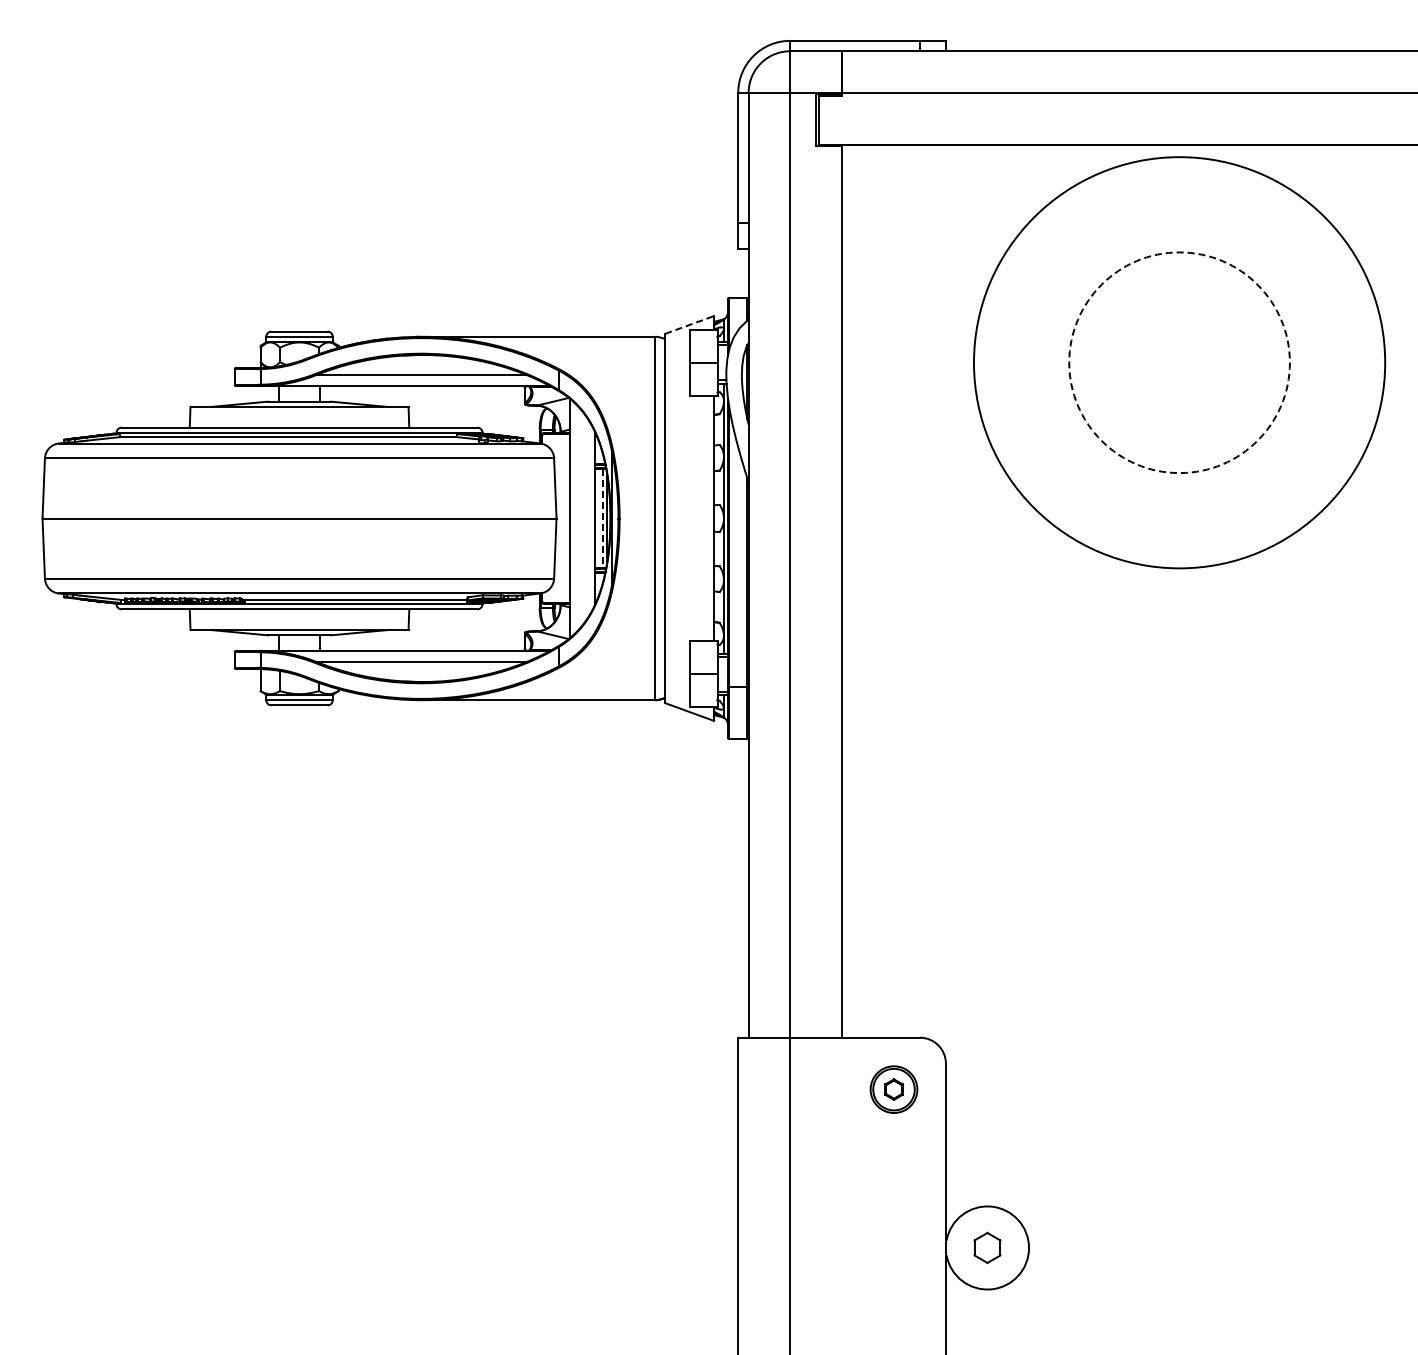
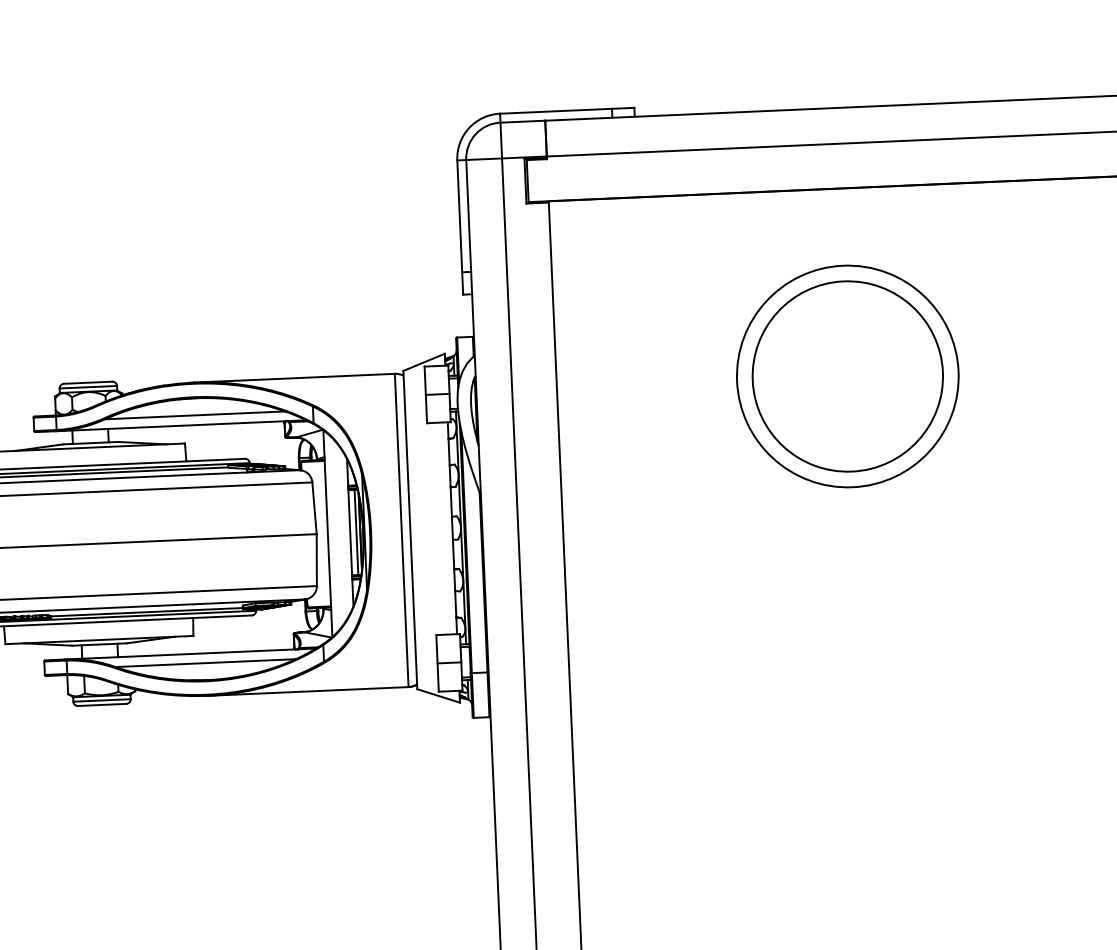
line: (689, 324) -> (424, 361), dashed -> solid
circle: (1179, 362) -> (847, 376), dashed -> solid
circle: (1179, 362) -> (847, 376), size x0.62
line: (602, 519) -> (356, 533), dashed -> solid

